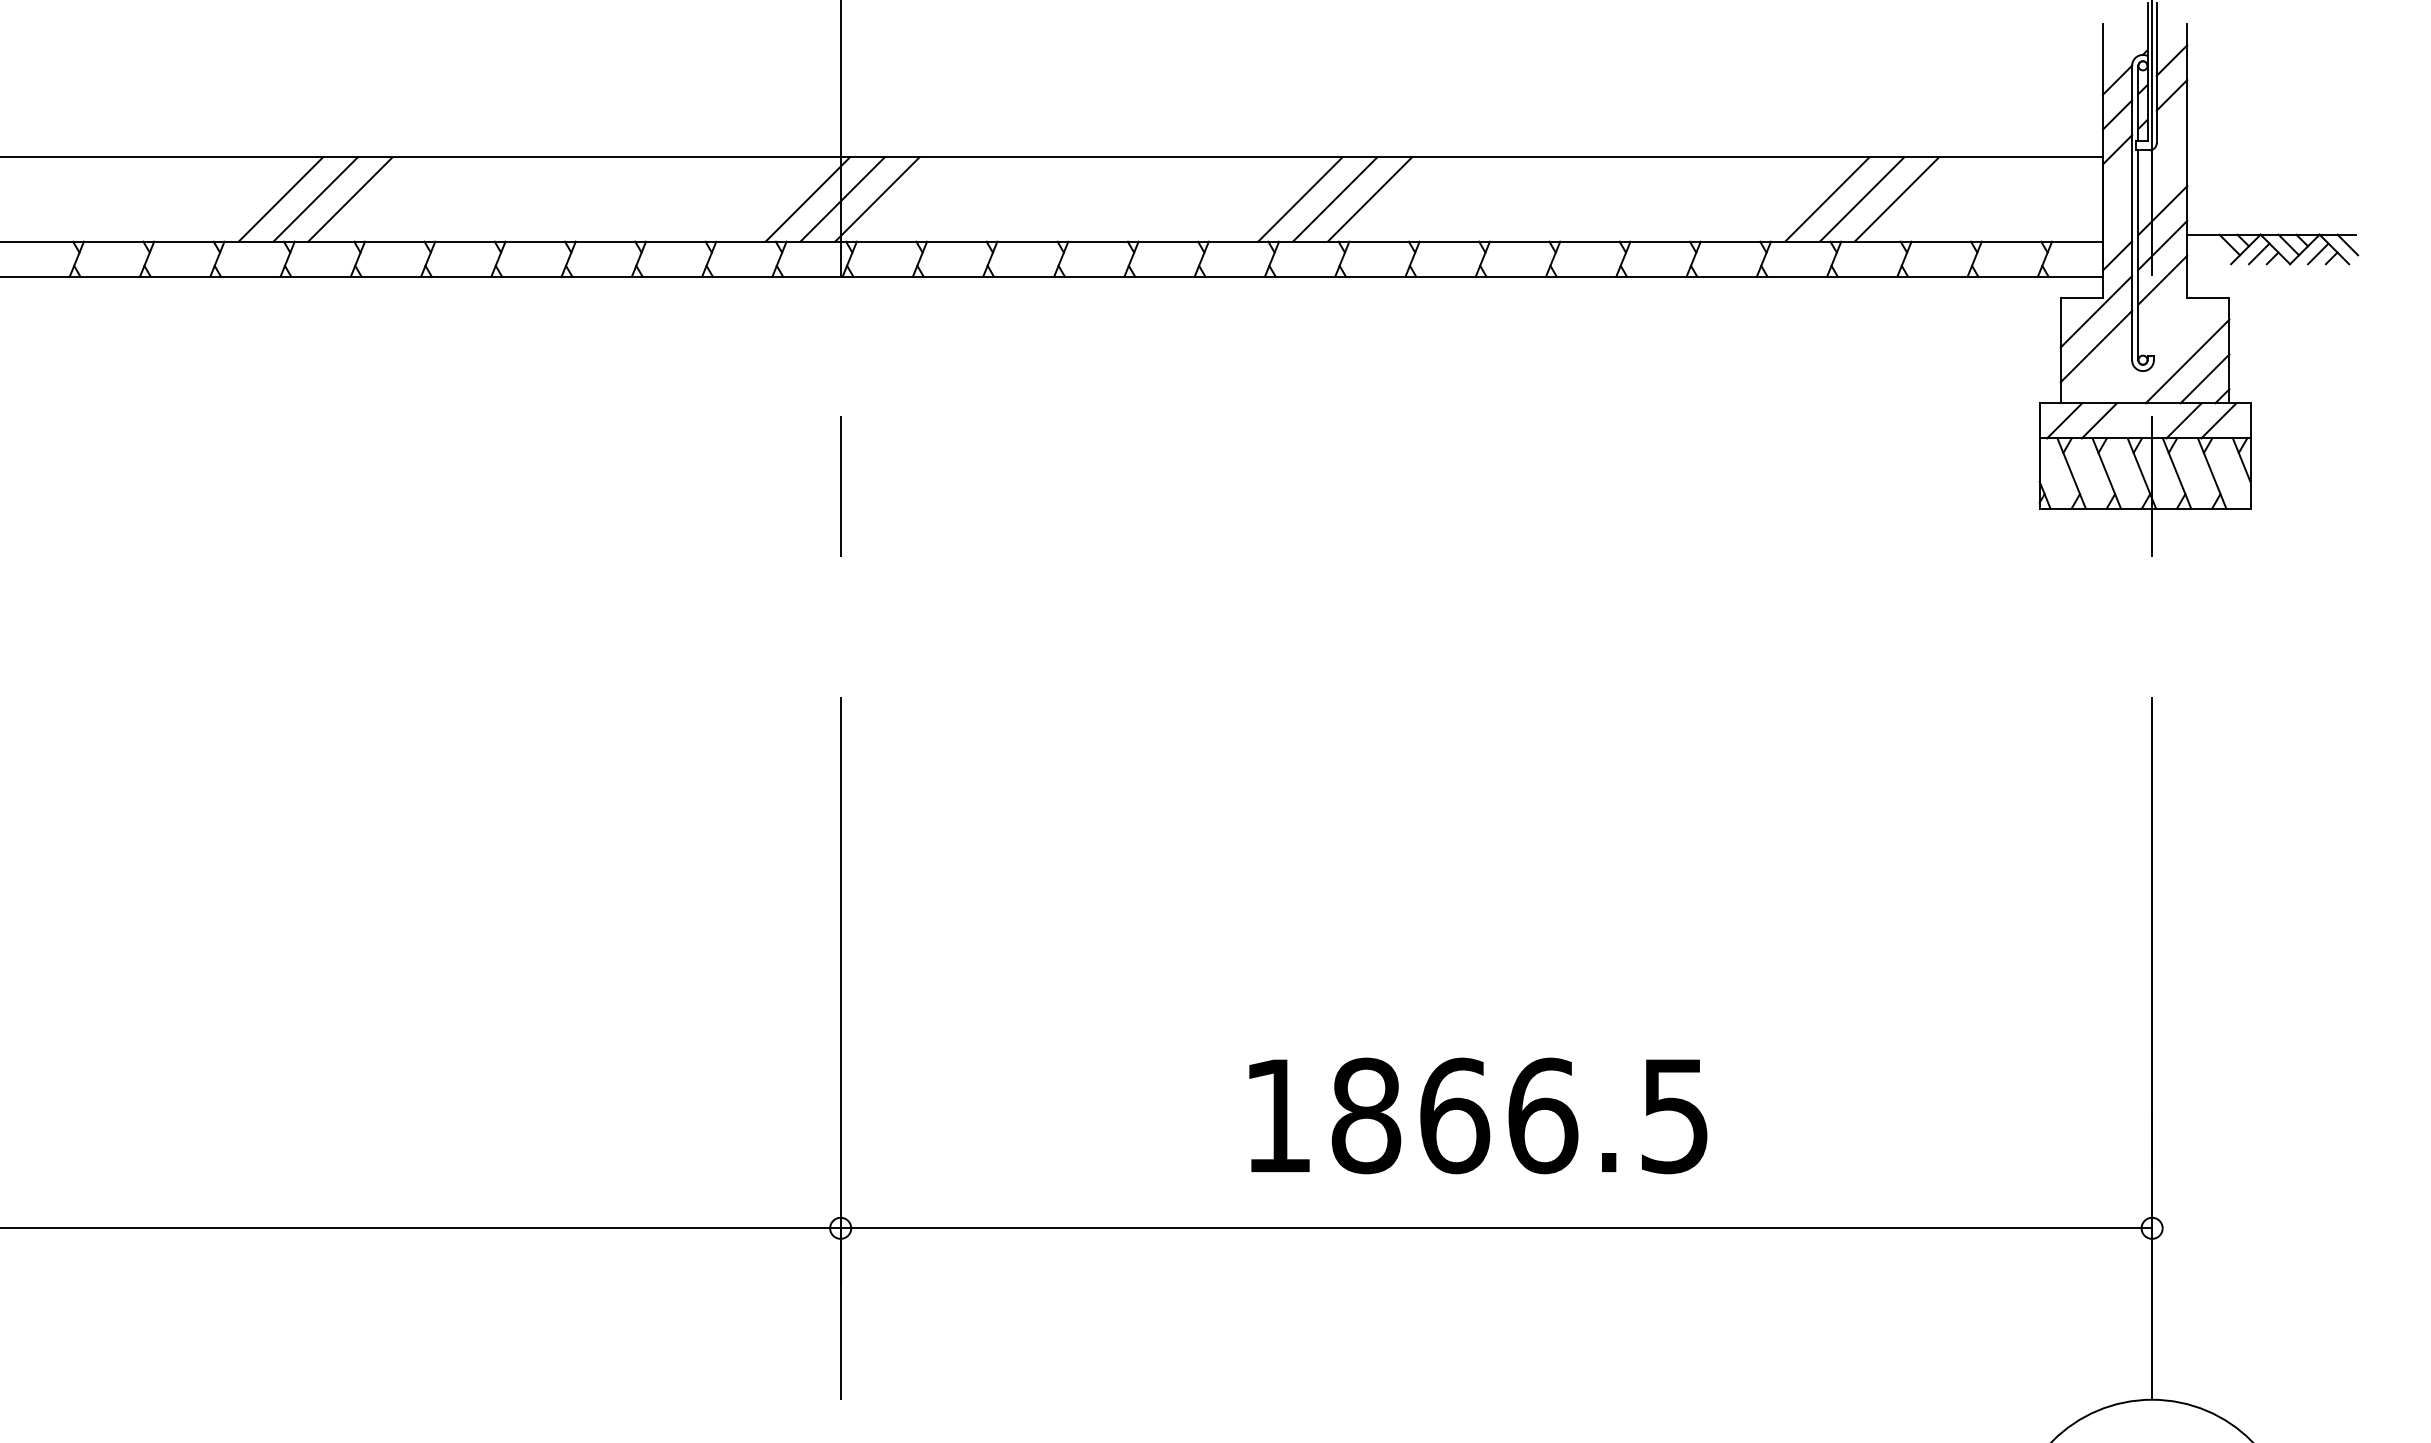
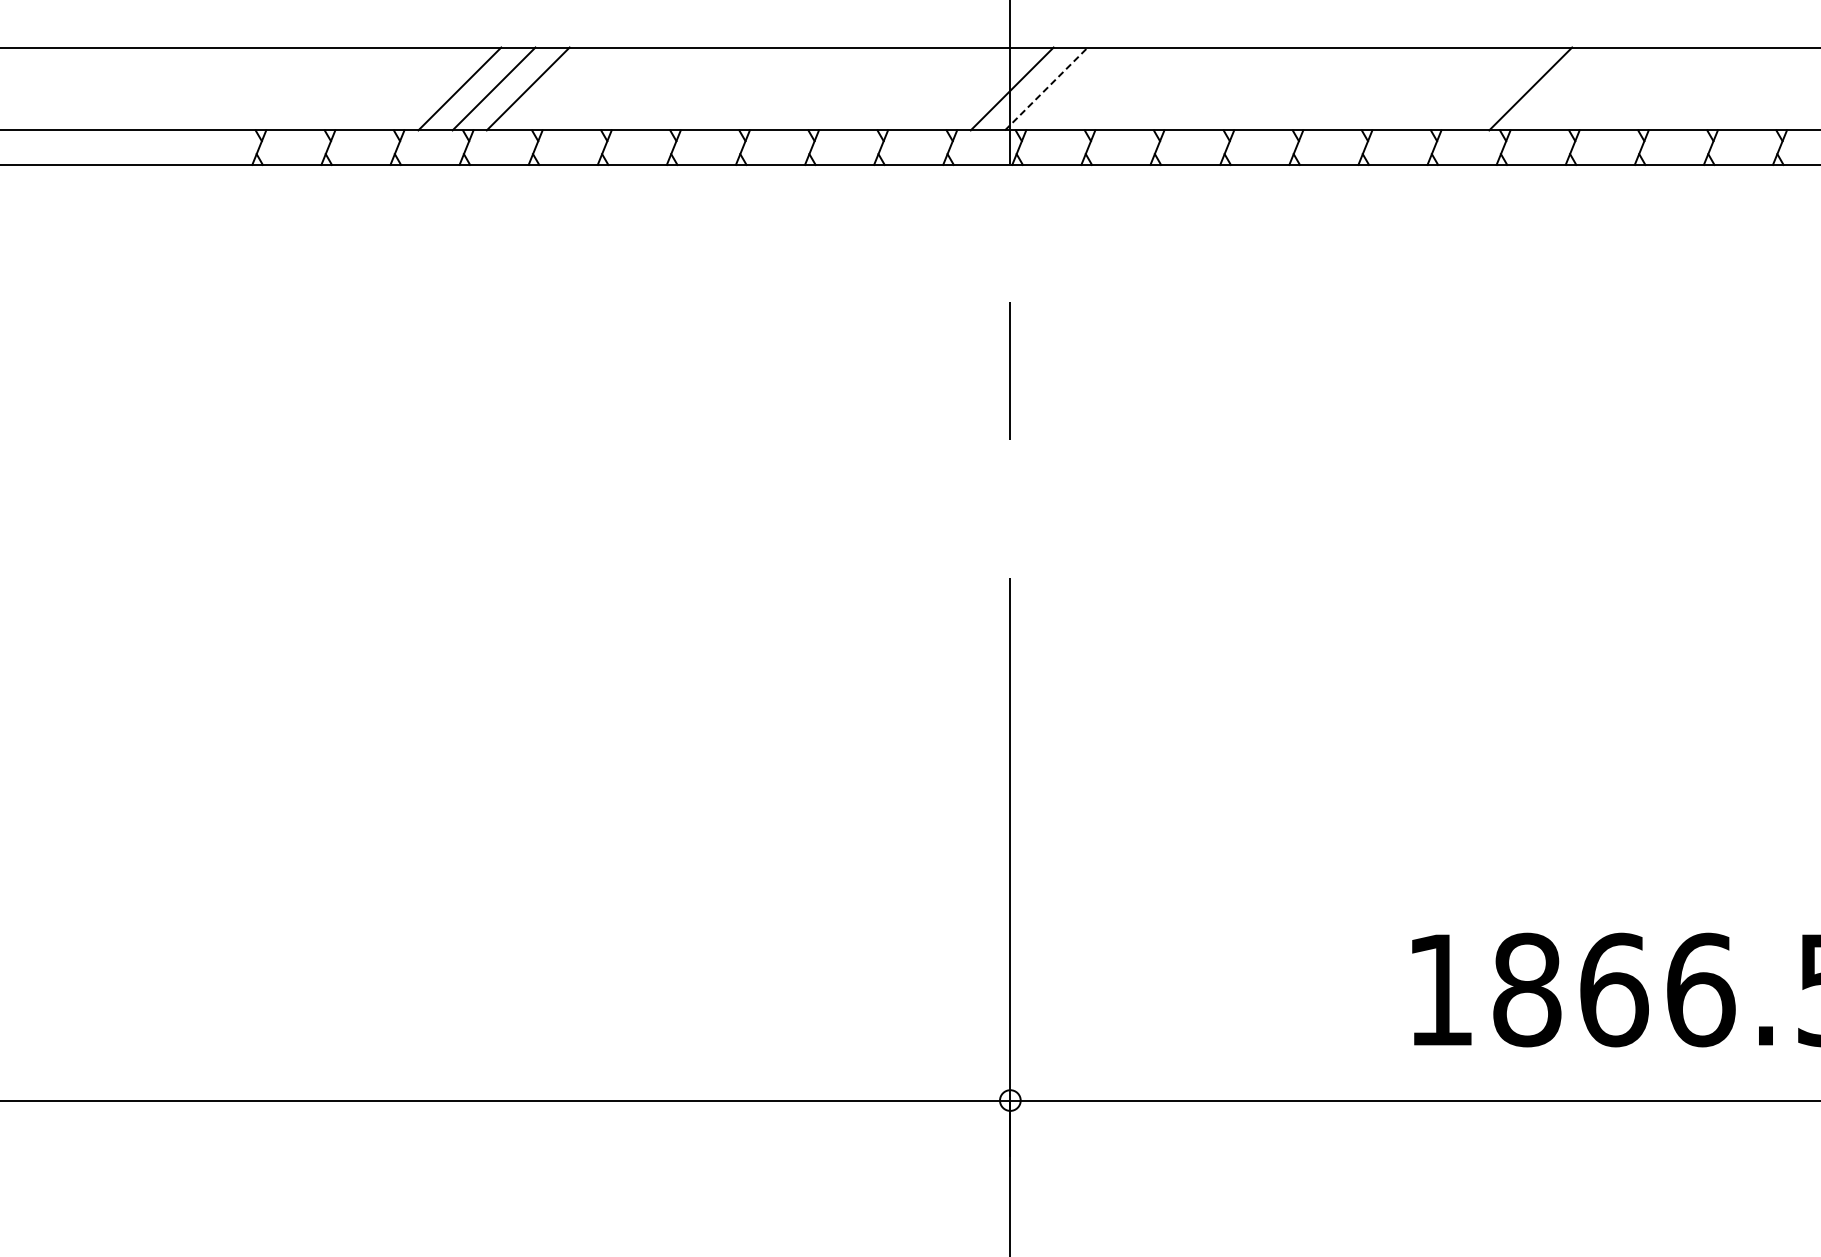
line: (807, 199) -> (977, 88), removed
line: (877, 199) -> (1046, 88), solid -> dashed
line: (1300, 199) -> (1462, 88), removed
line: (1334, 199) -> (1495, 88), removed

